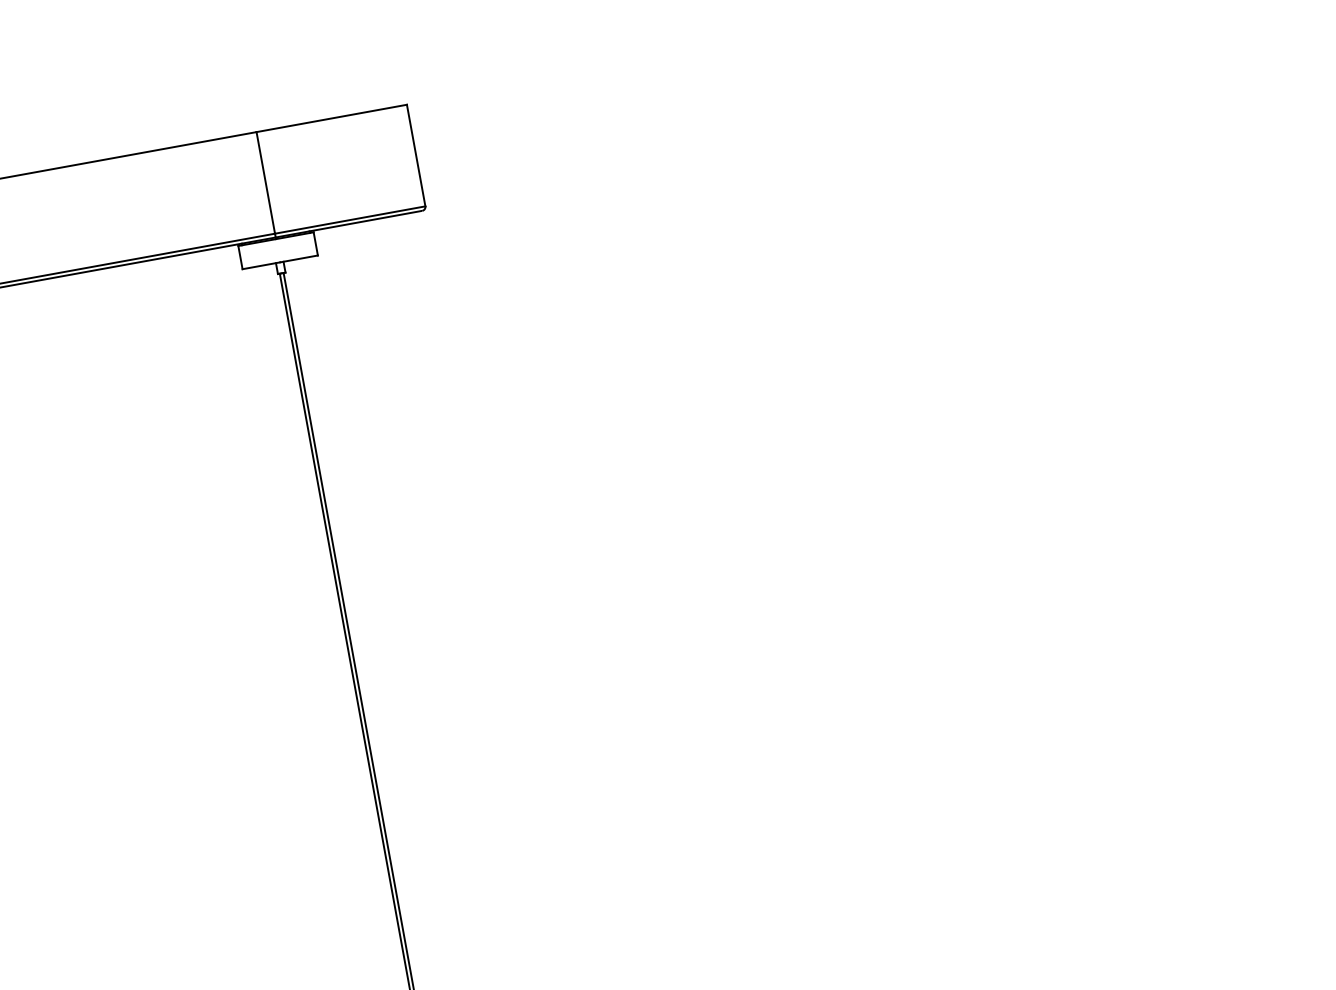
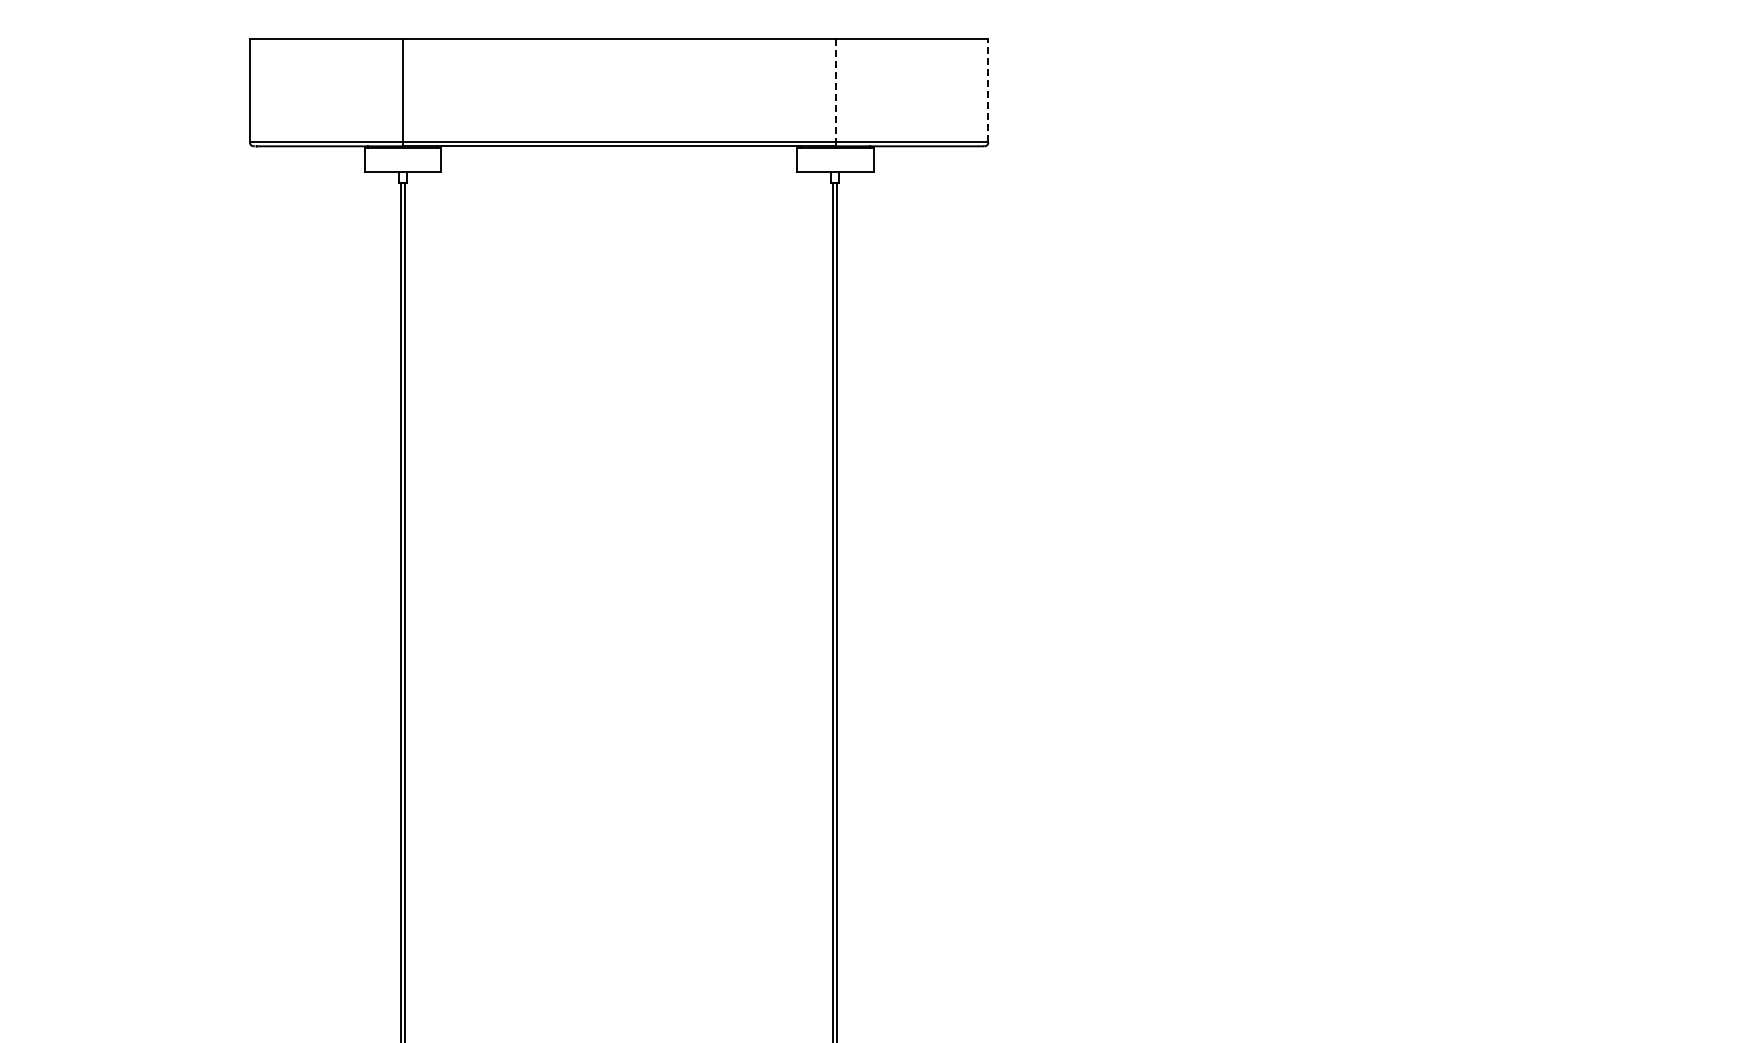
line: (416, 155) -> (988, 90), solid -> dashed
line: (265, 182) -> (835, 90), solid -> dashed

